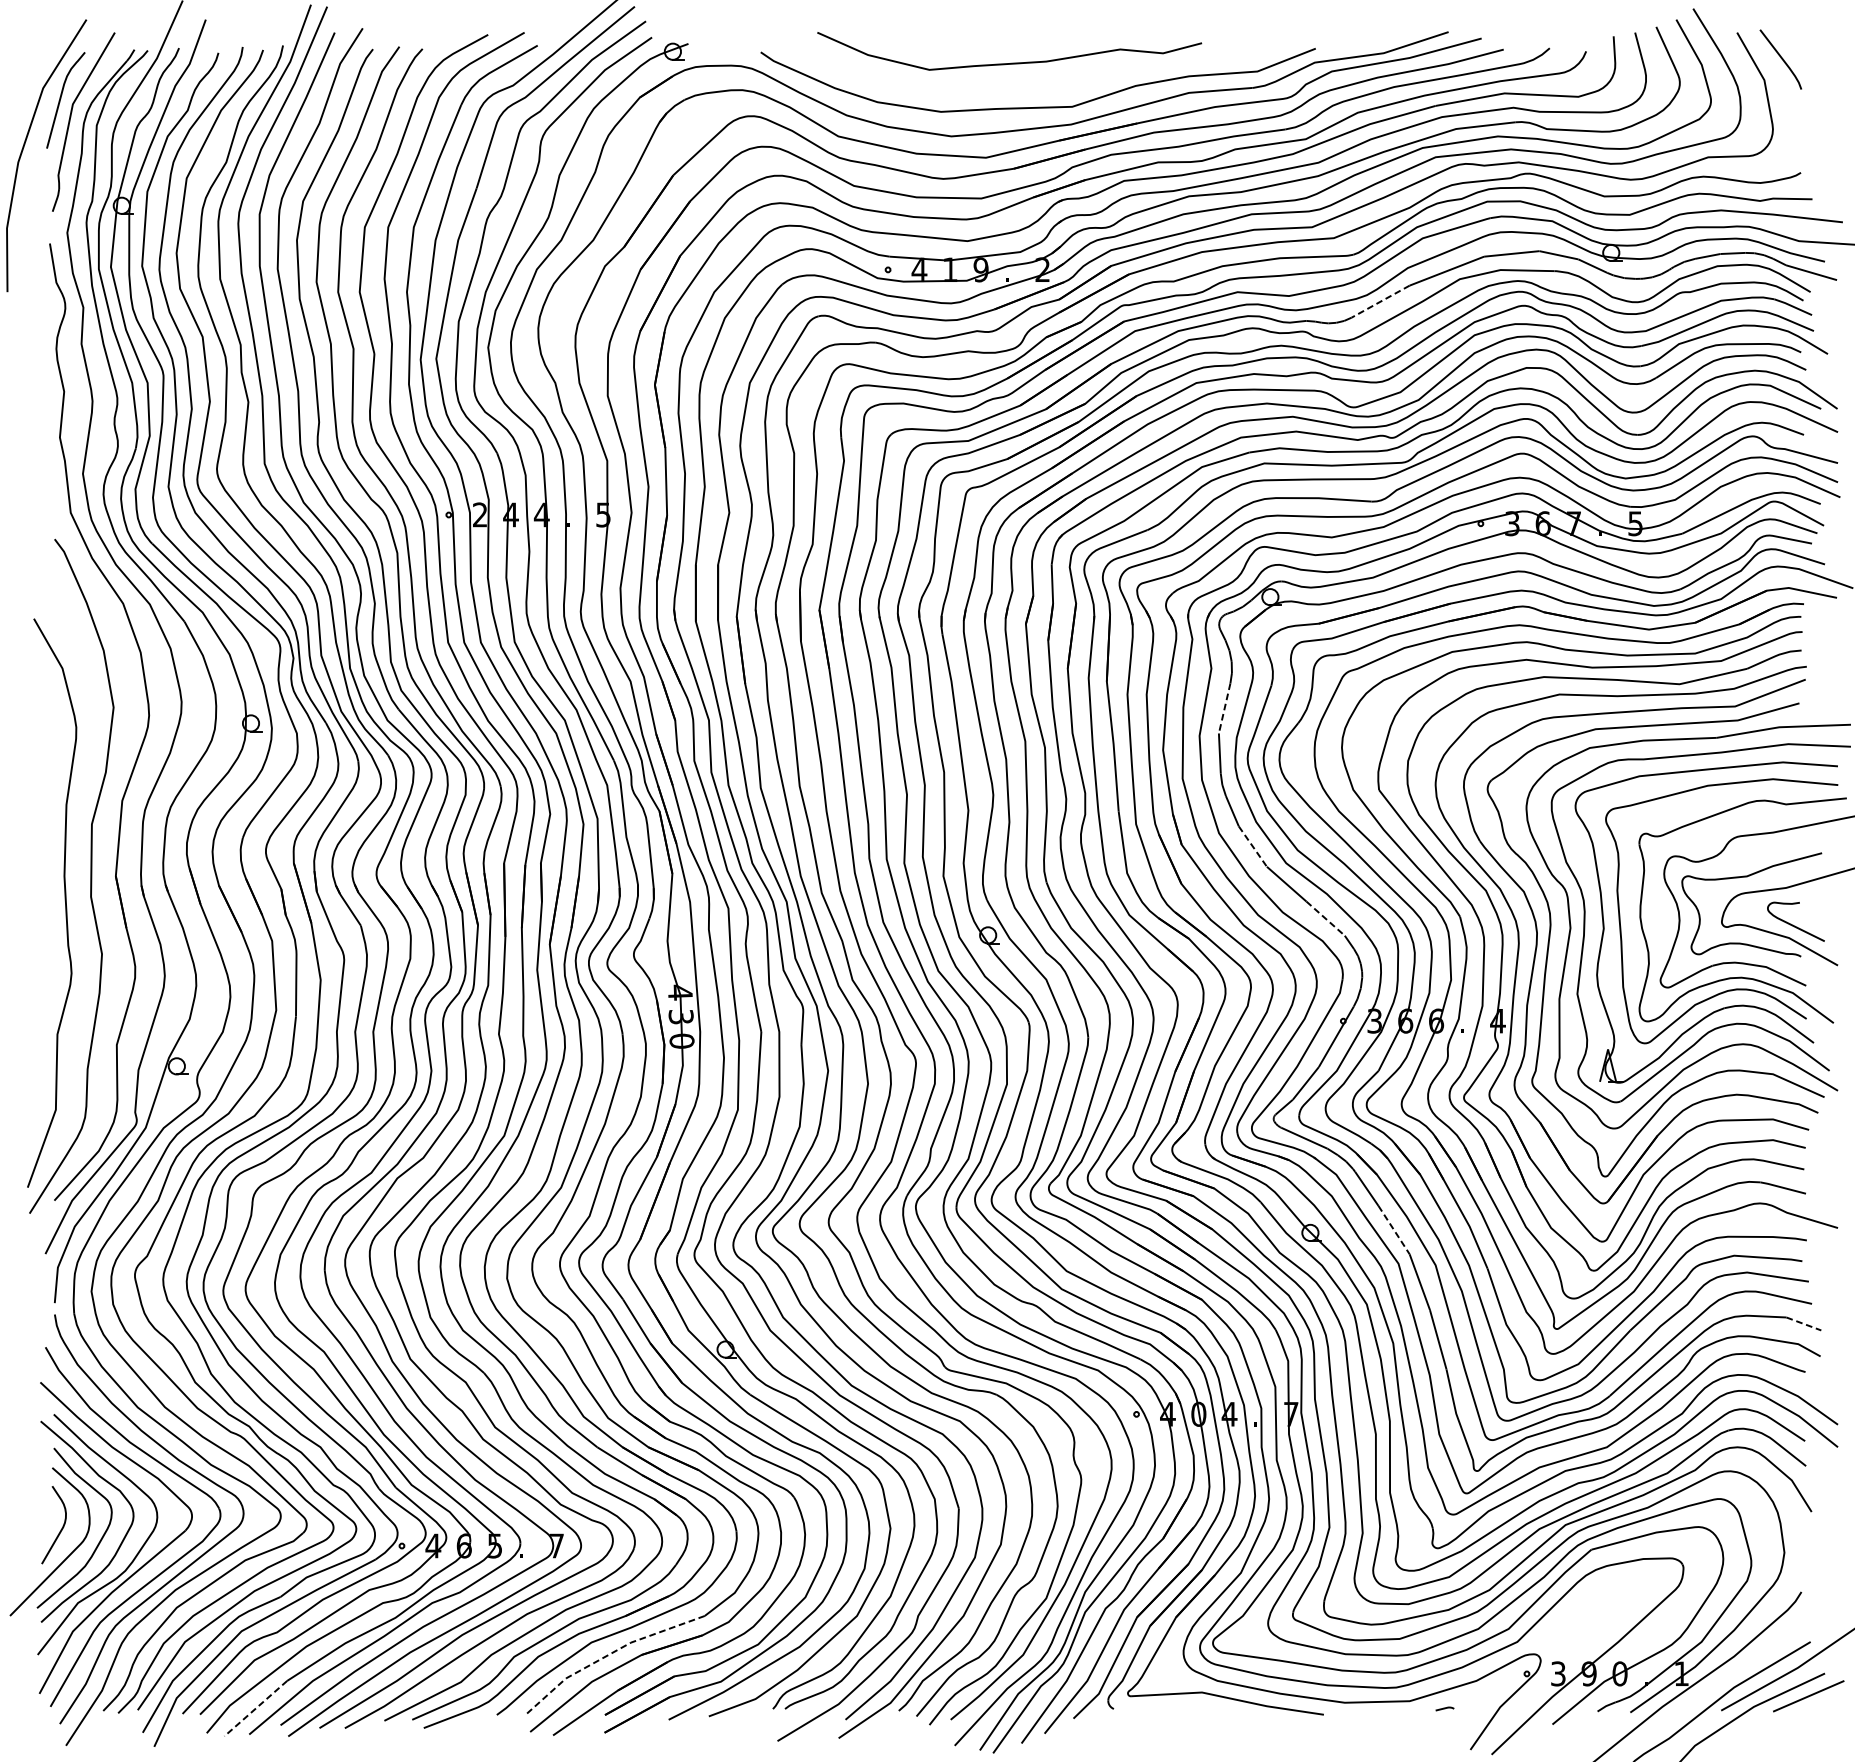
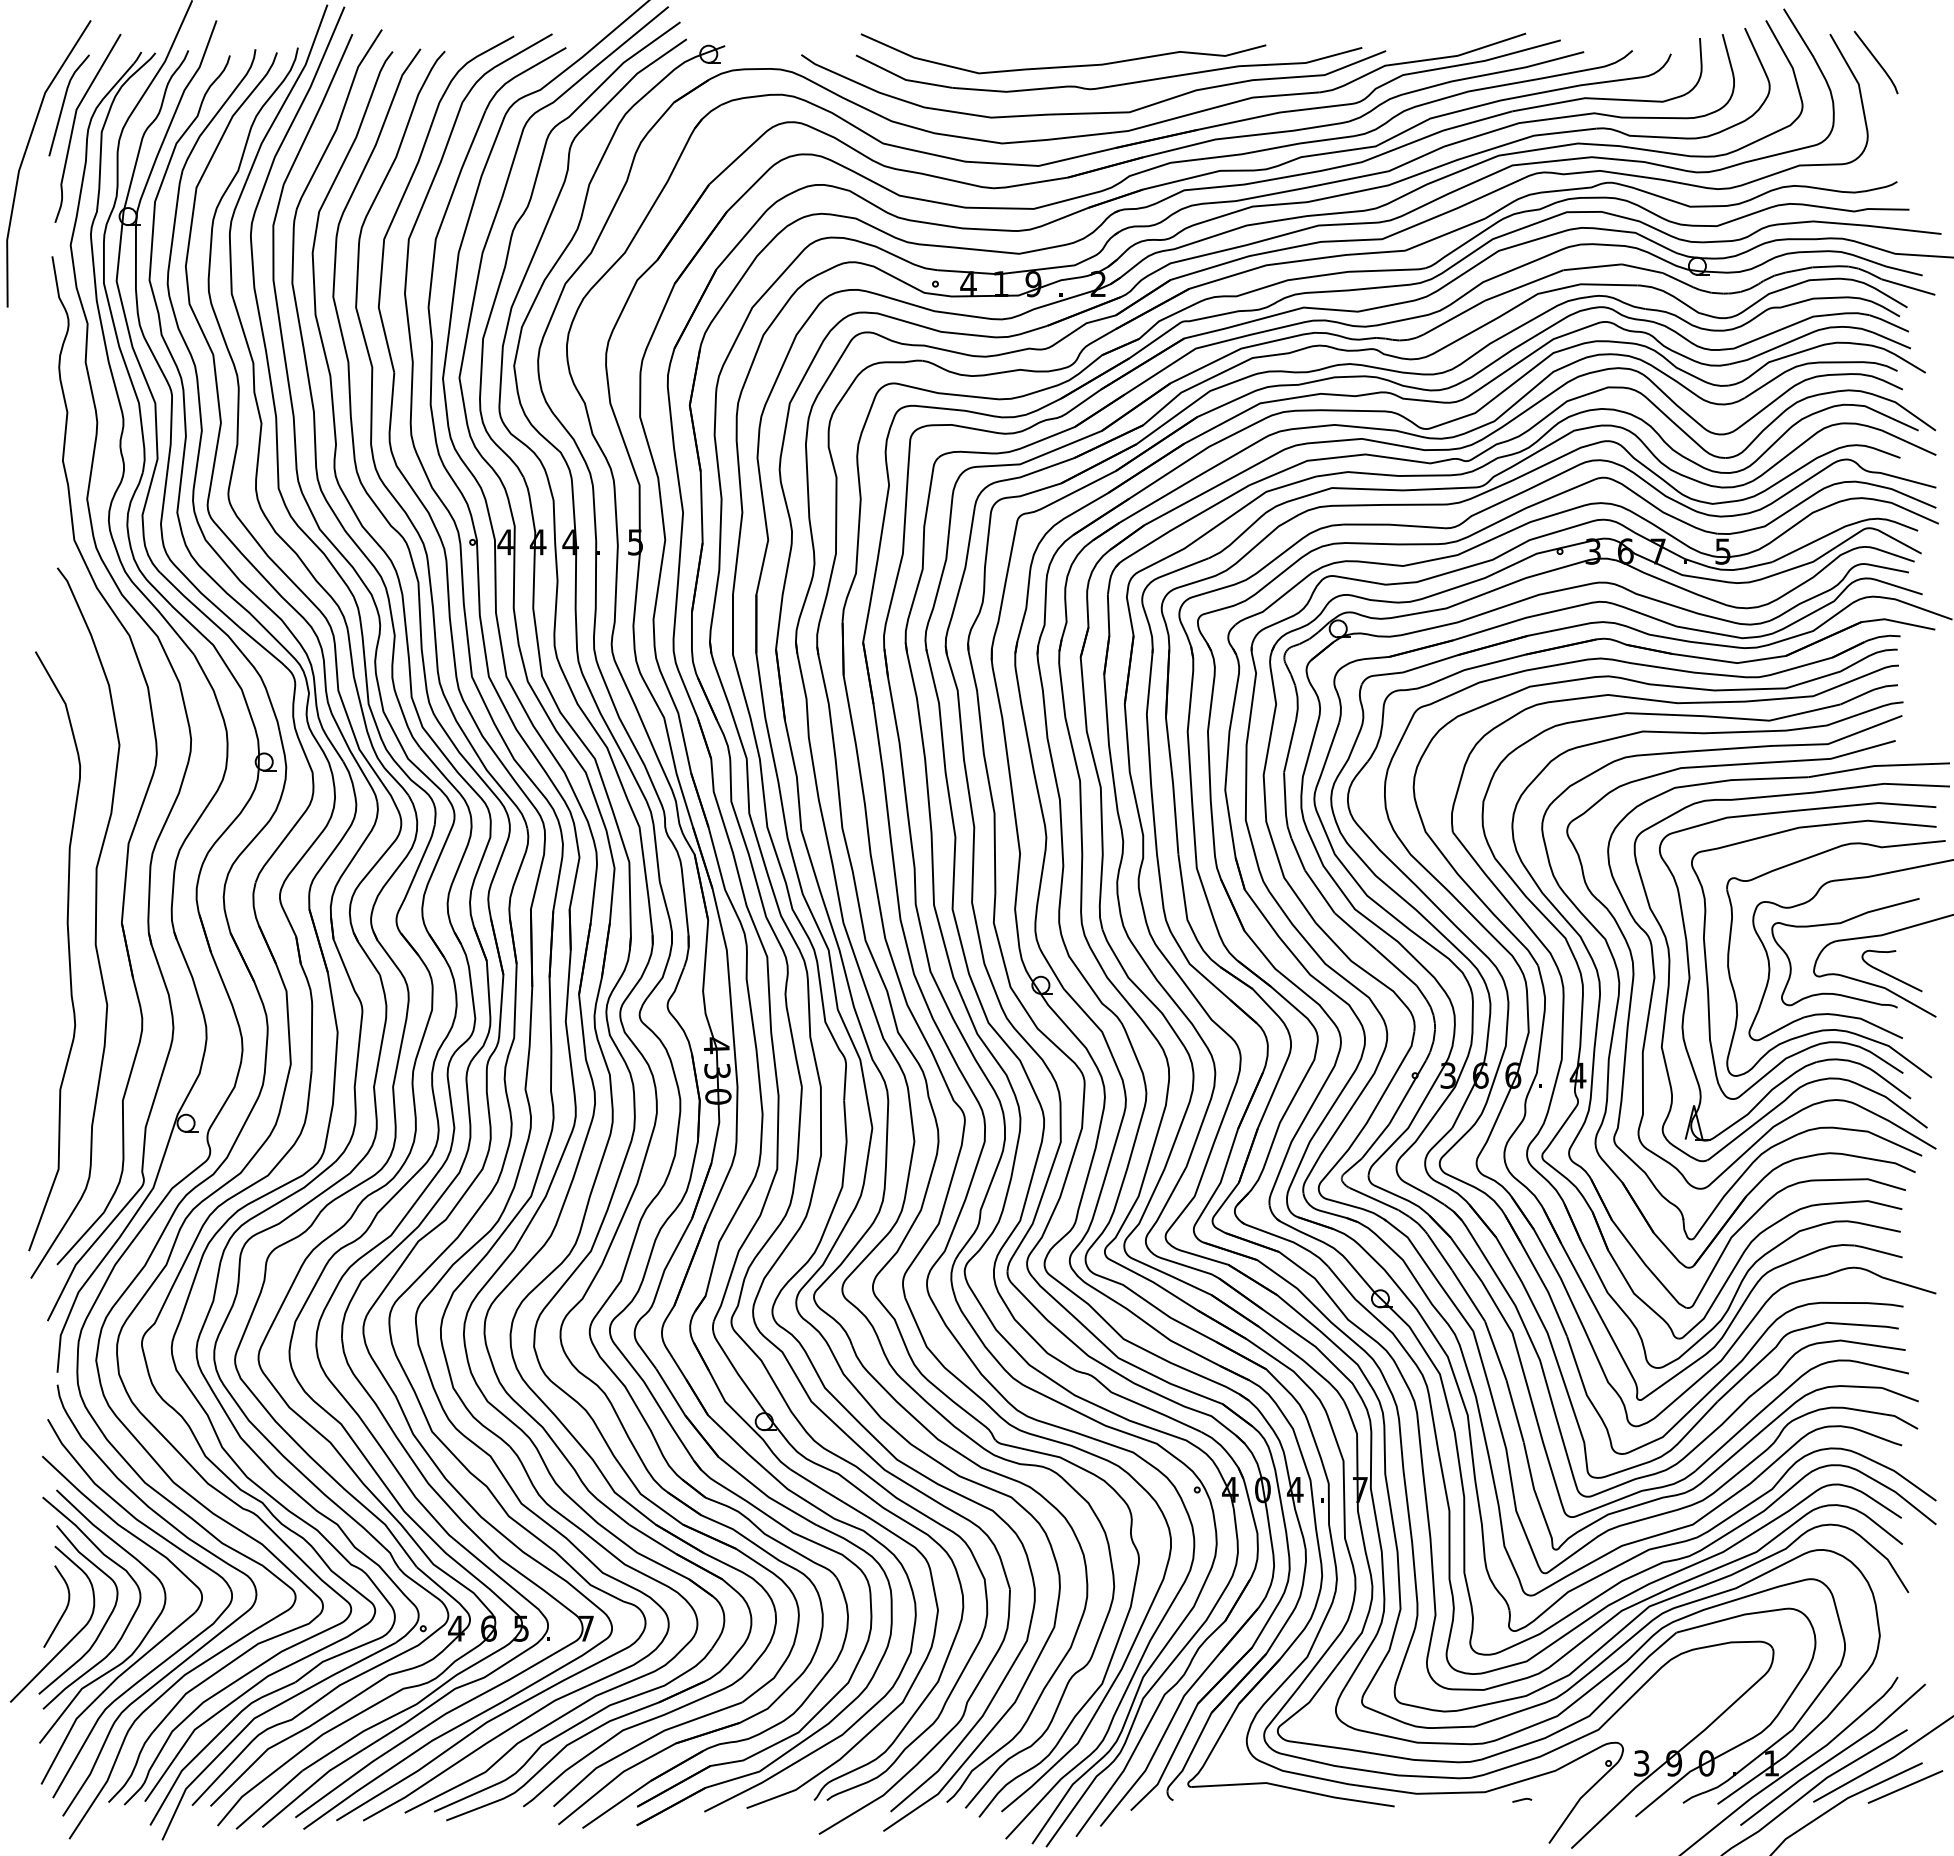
part: (1058, 80) -> (1114, 84), added
line: (1380, 301) -> (1454, 317), dashed -> solid
text: (479, 515) -> (505, 542), 2 -> 4
line: (1224, 708) -> (1289, 746), dashed -> solid
line: (1252, 846) -> (1319, 891), dashed -> solid
line: (1325, 919) -> (1396, 968), dashed -> solid
line: (1393, 1230) -> (1468, 1296), dashed -> solid
line: (1803, 1323) -> (1900, 1394), dashed -> solid
line: (609, 1654) -> (641, 1743), dashed -> solid
line: (1741, 1666) -> (1834, 1755), added
line: (255, 1709) -> (268, 1800), dashed -> solid

